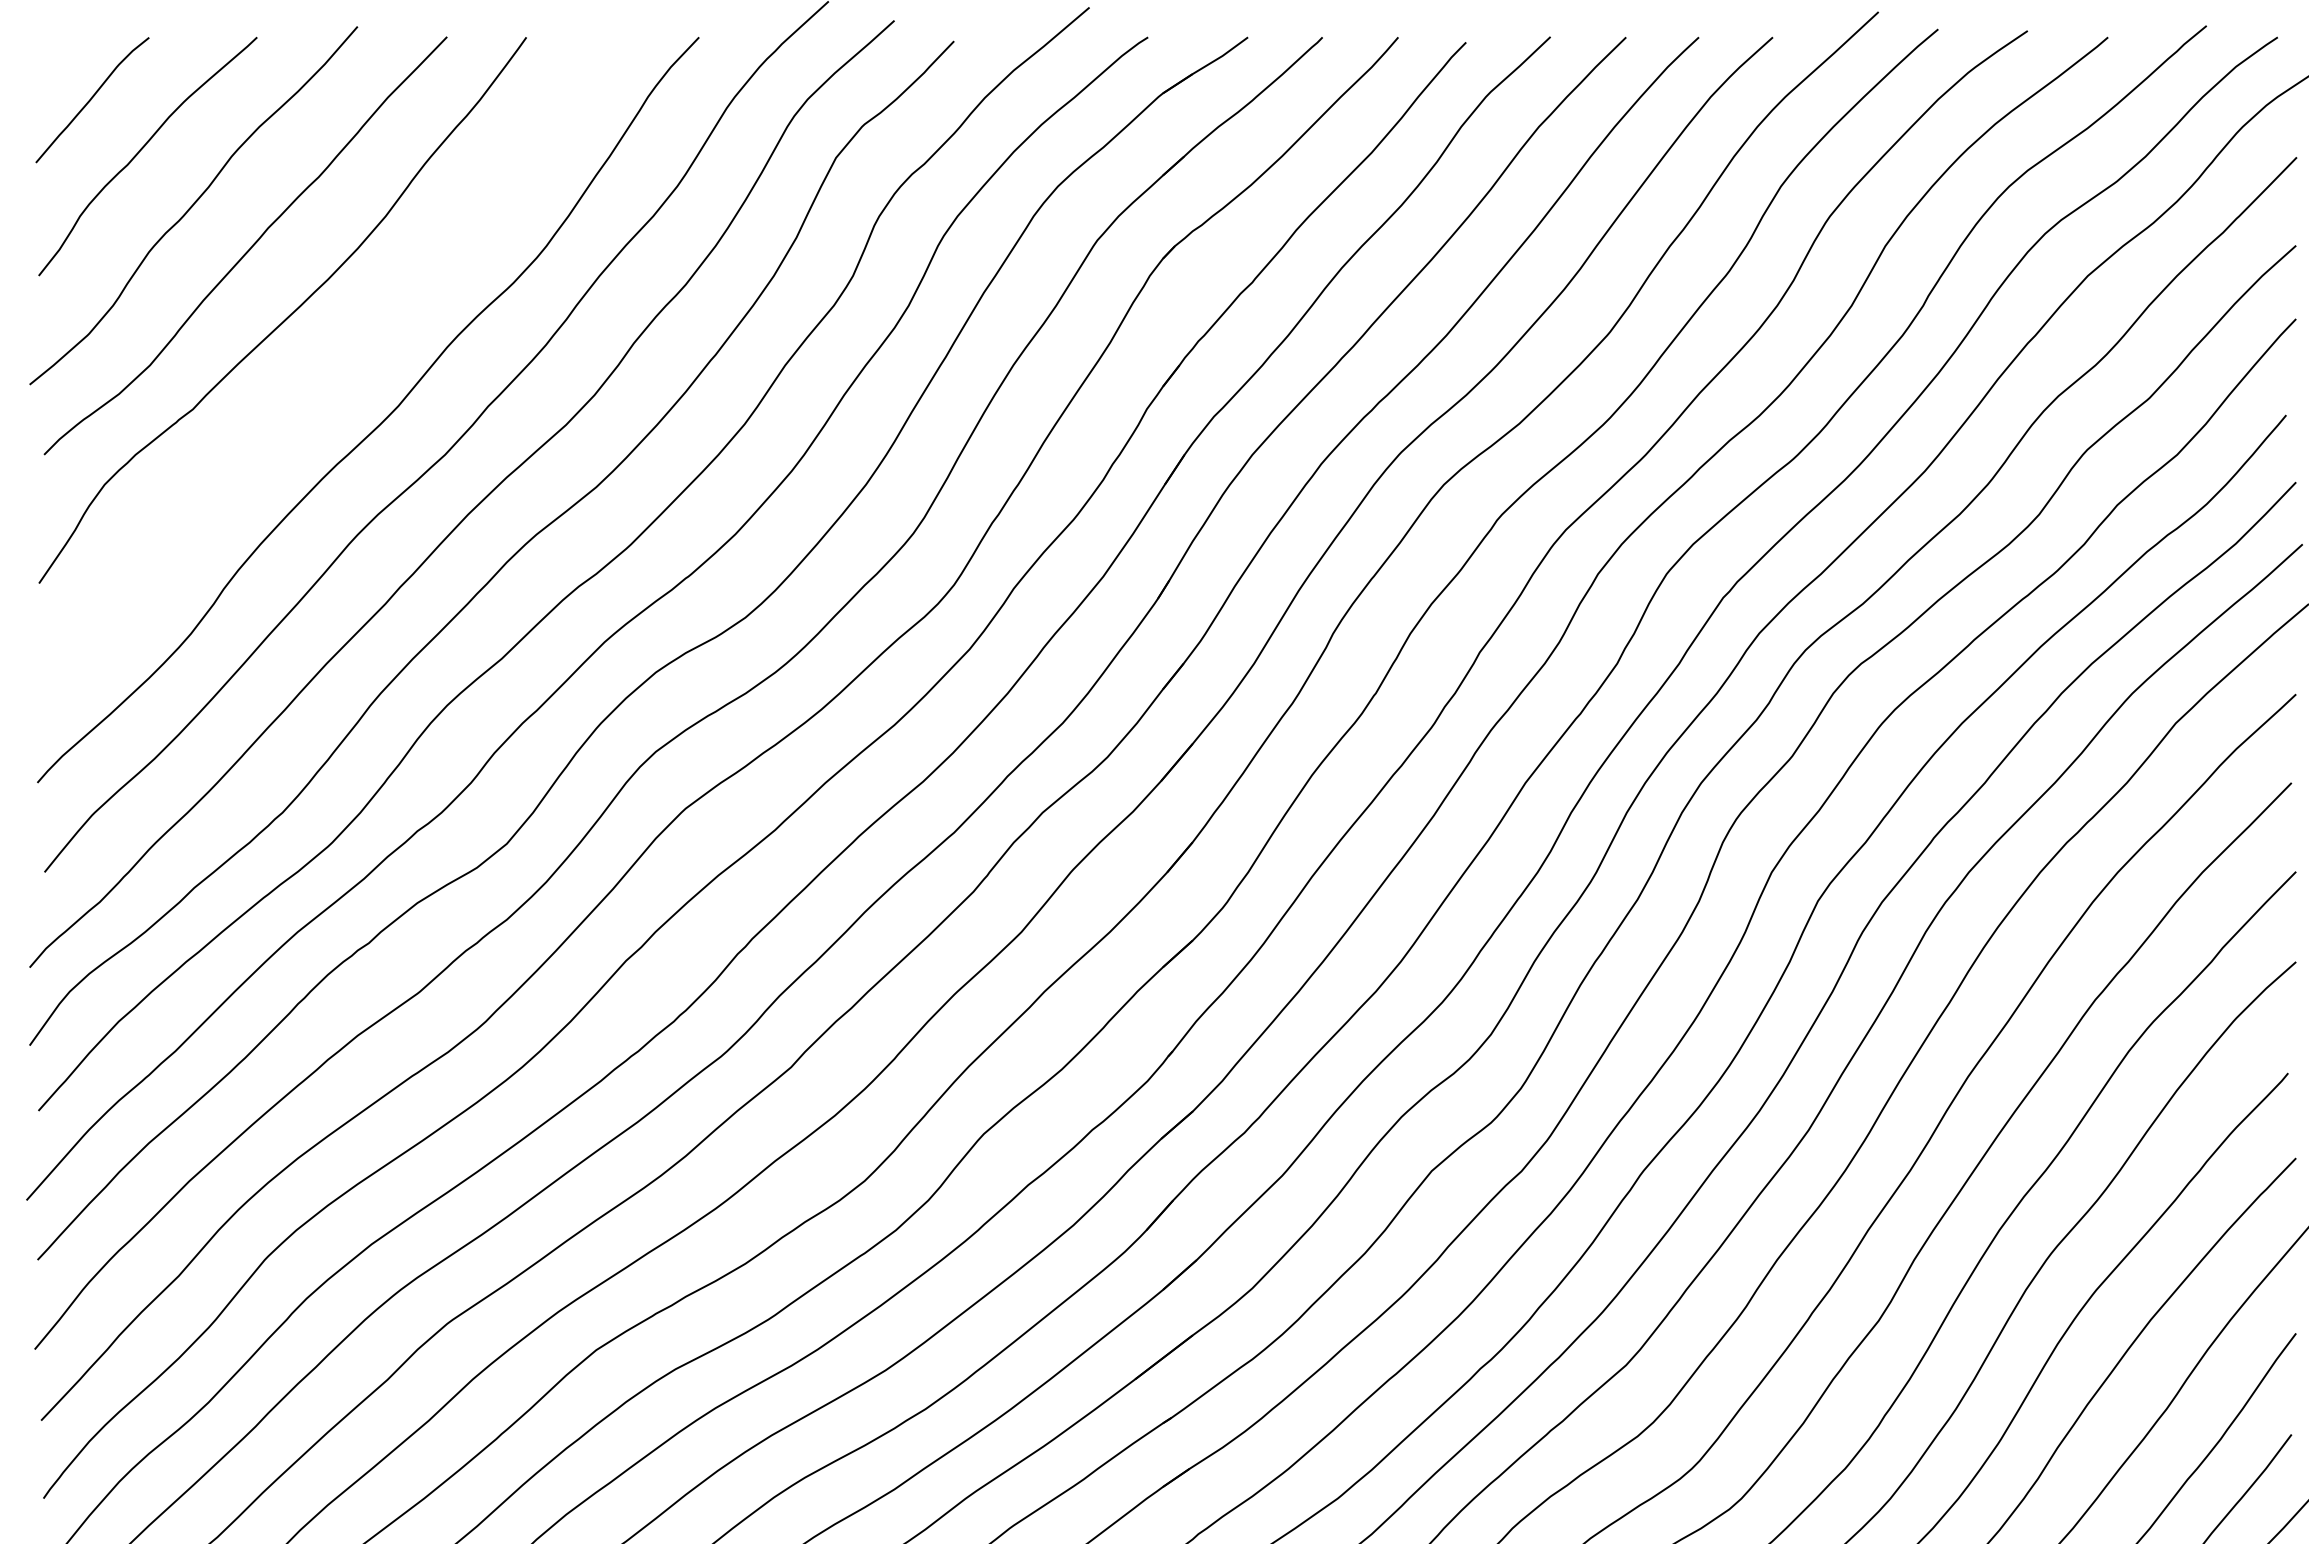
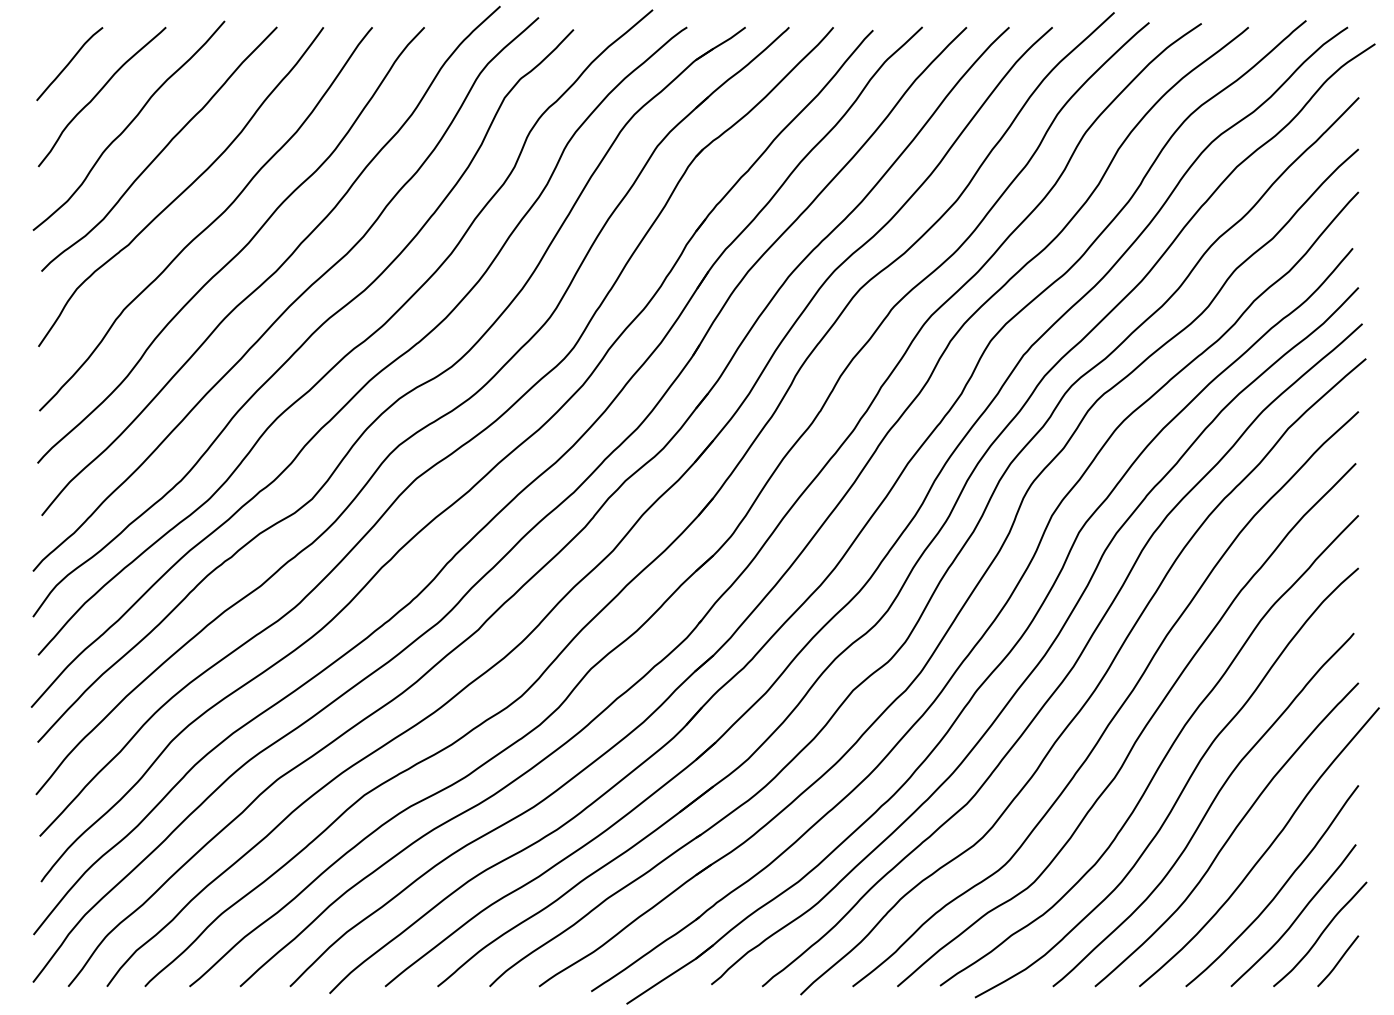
curve: (333, 372) -> (210, 223), added

